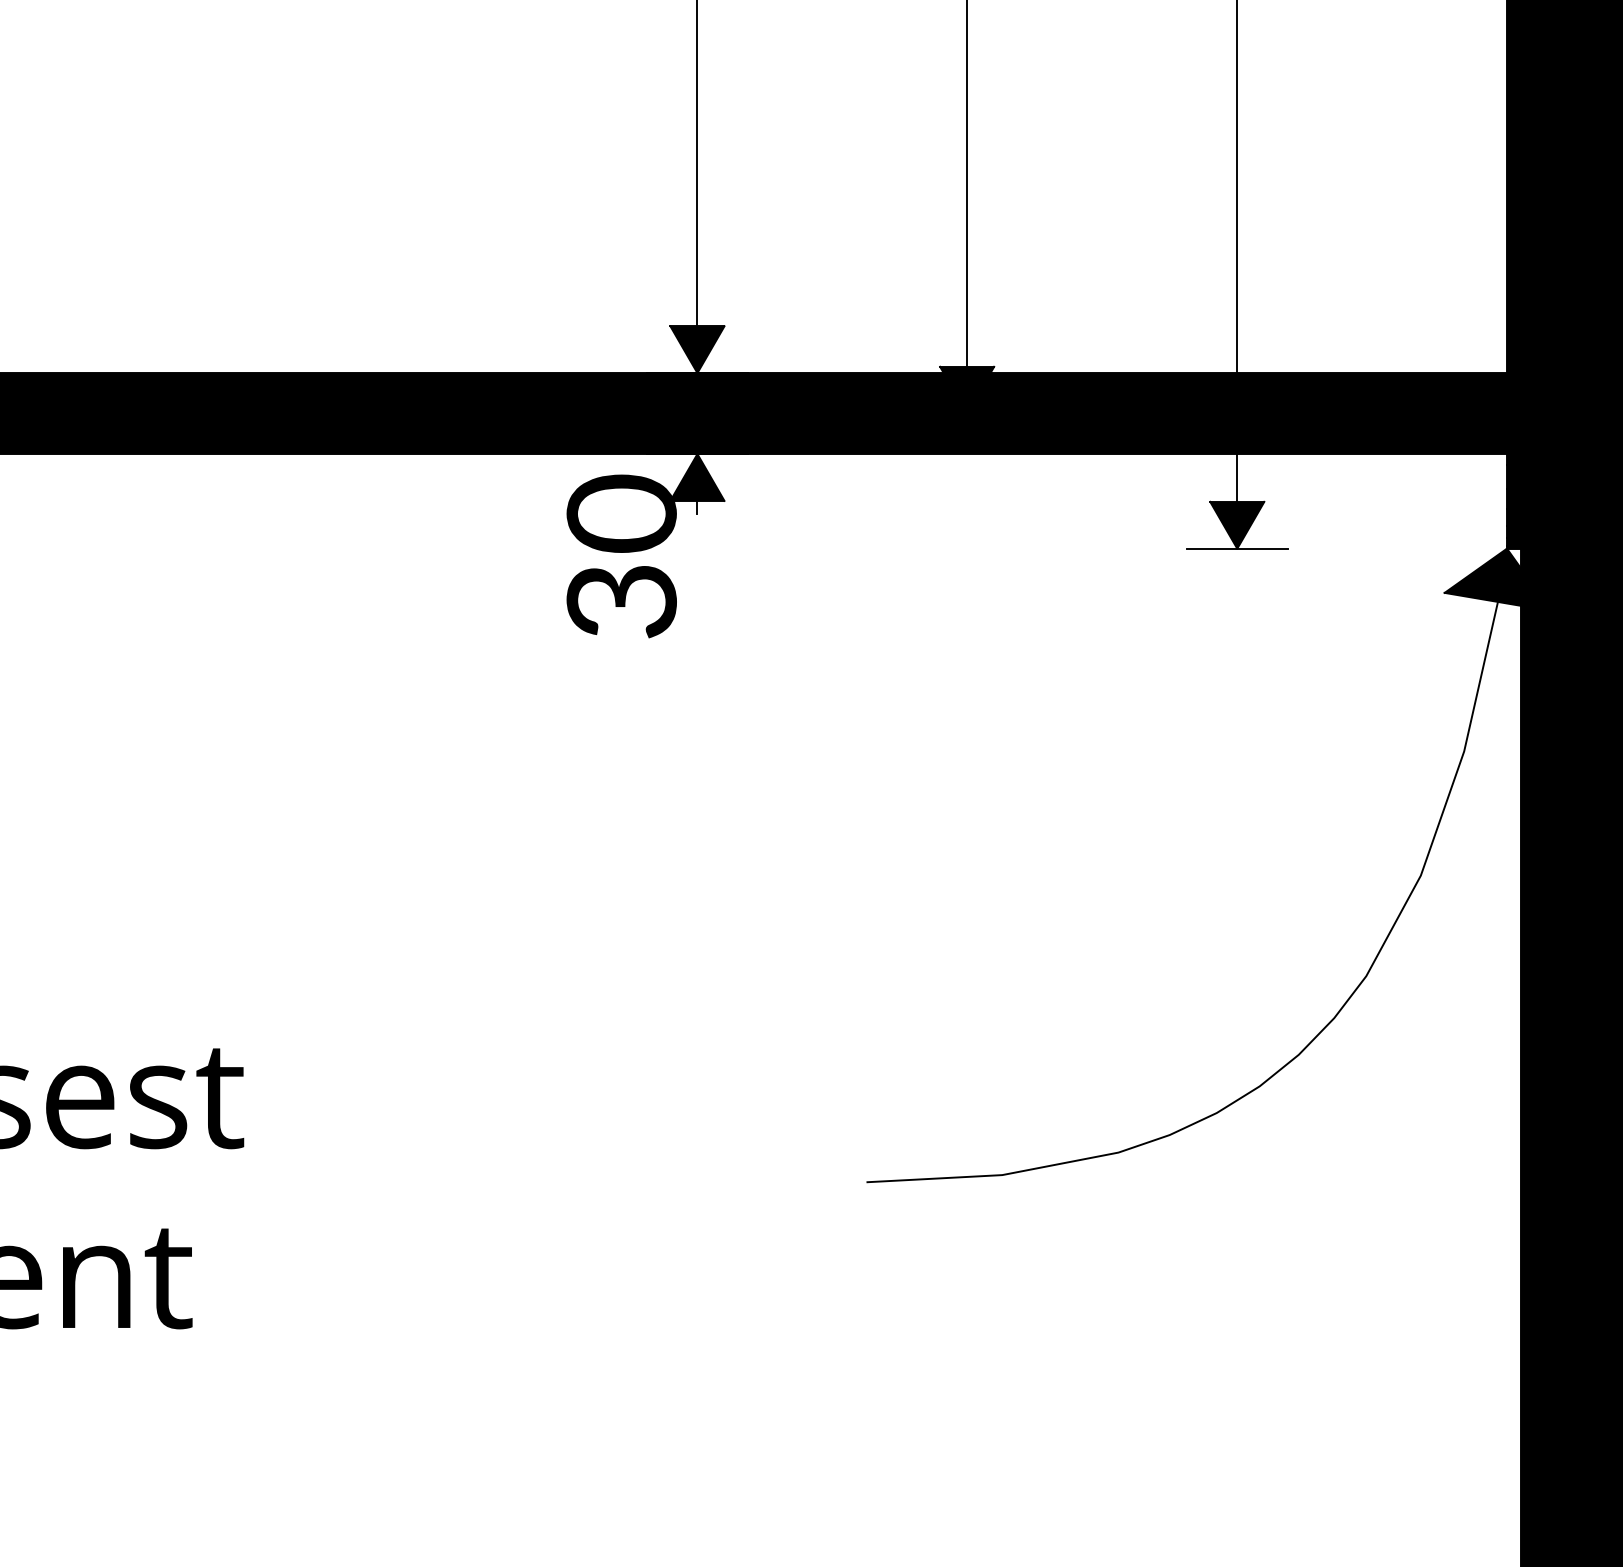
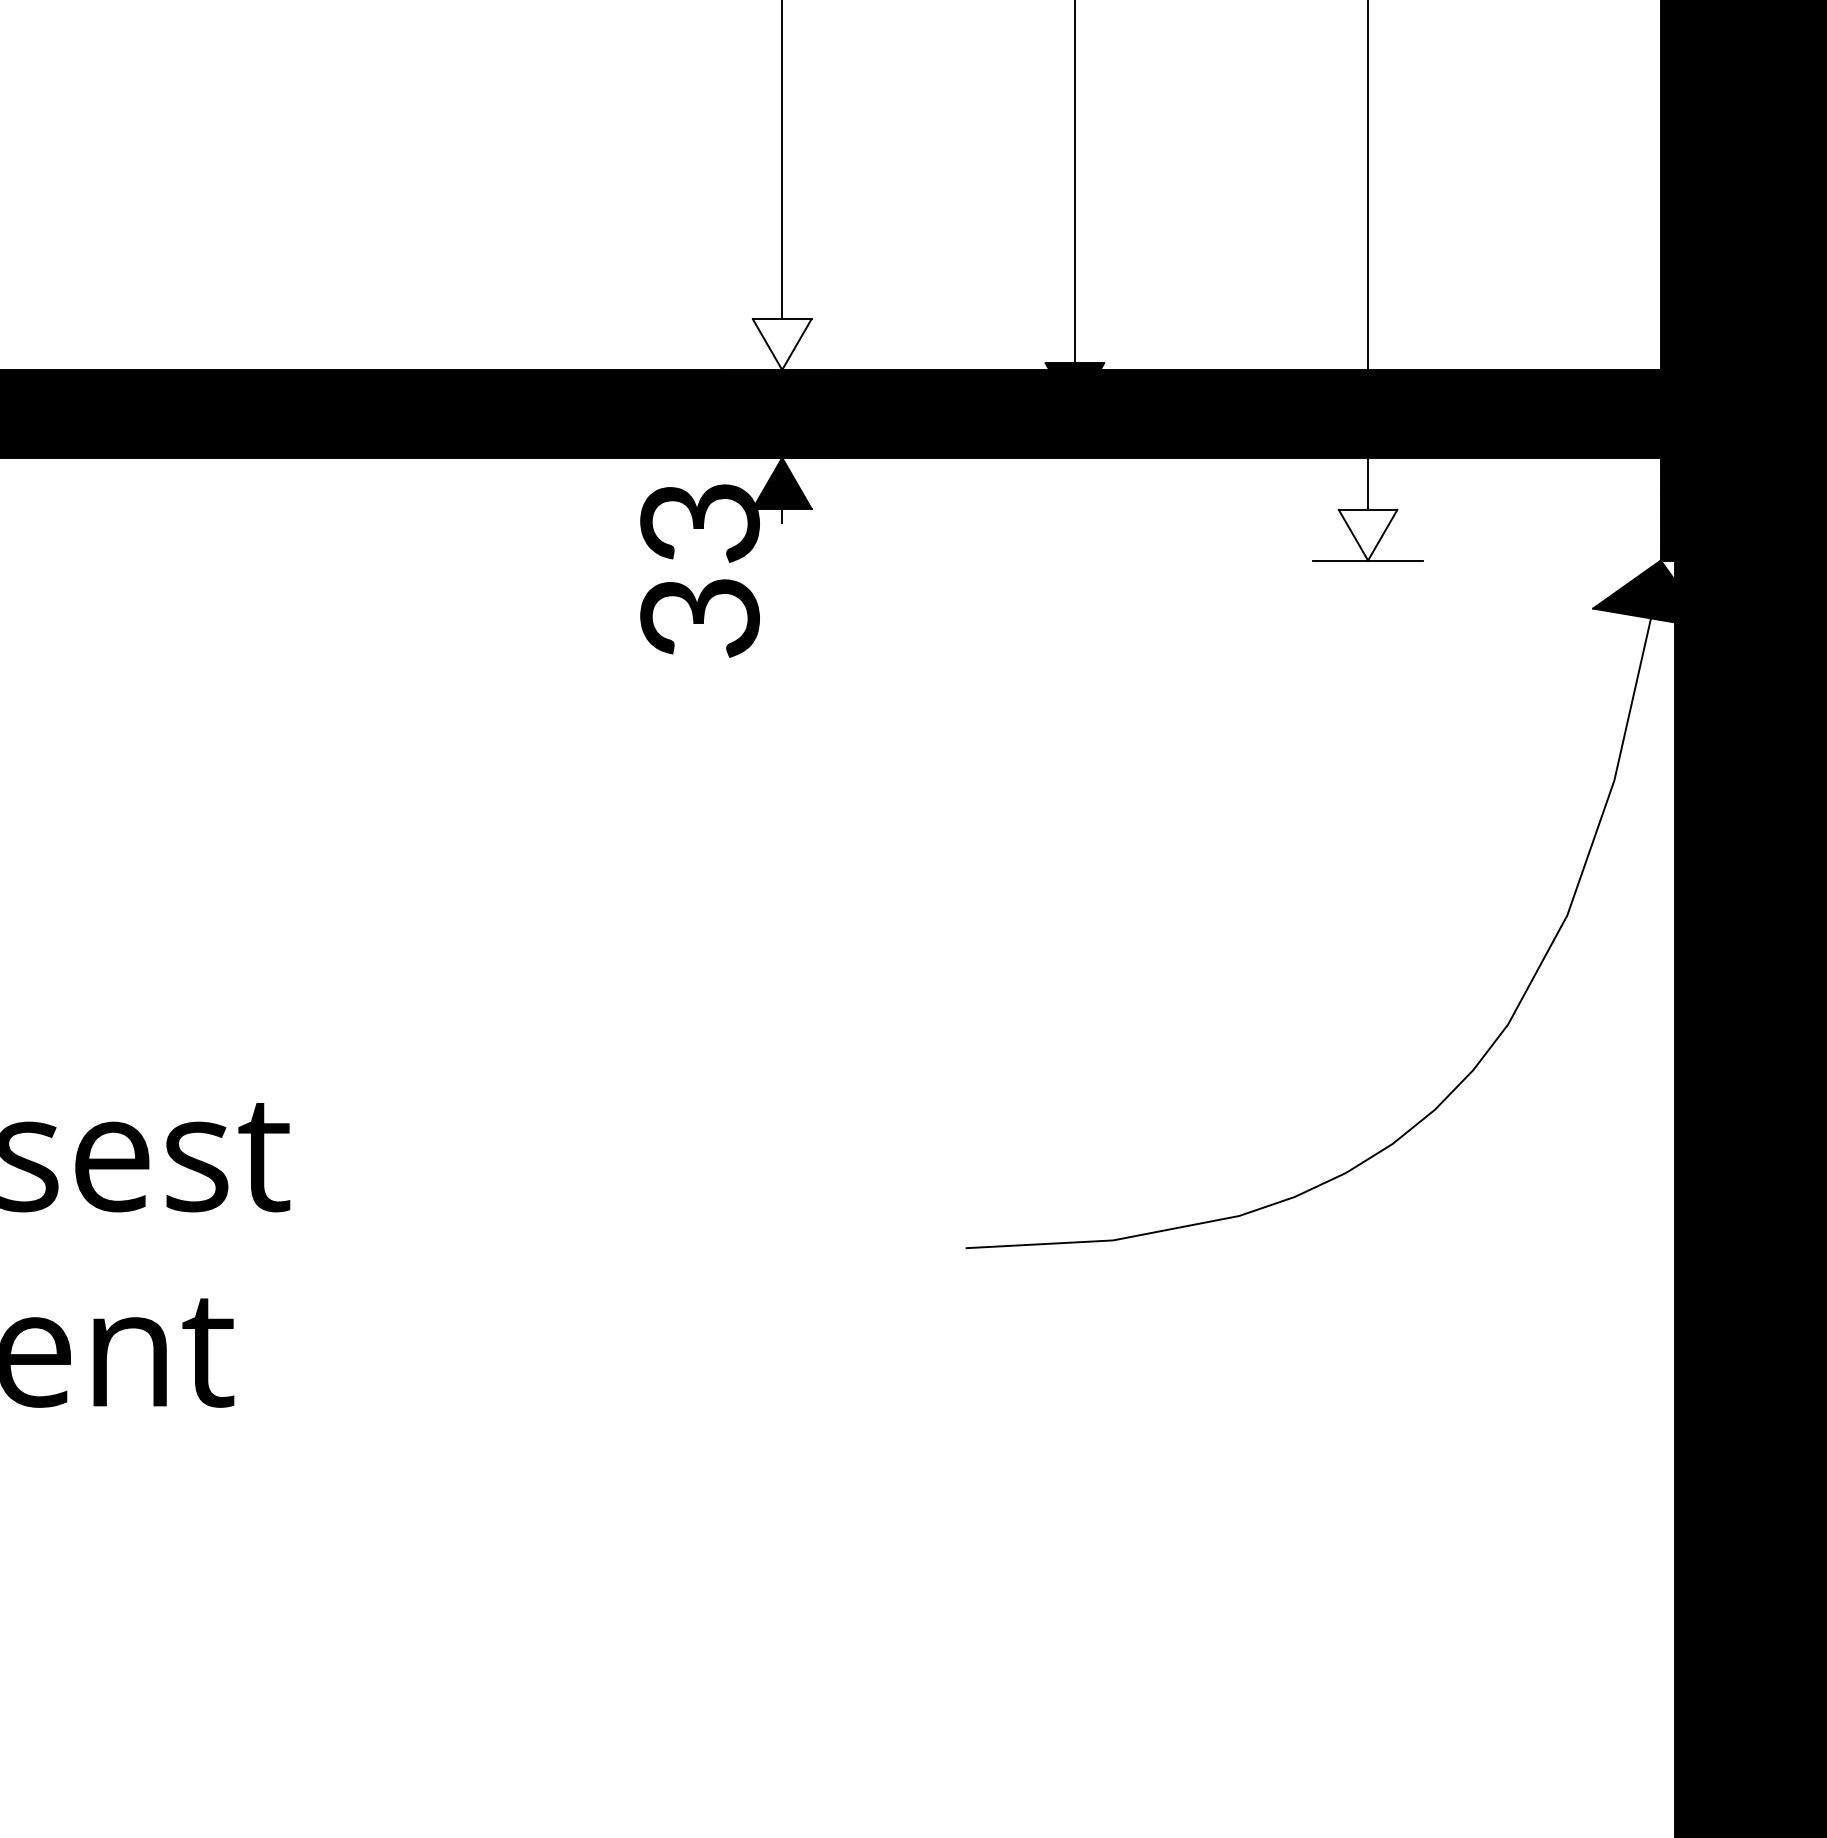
fill: (696, 349) -> (781, 344), removed
text: (621, 513) -> (699, 522), 30 -> 33
fill: (1236, 524) -> (1367, 534), removed

